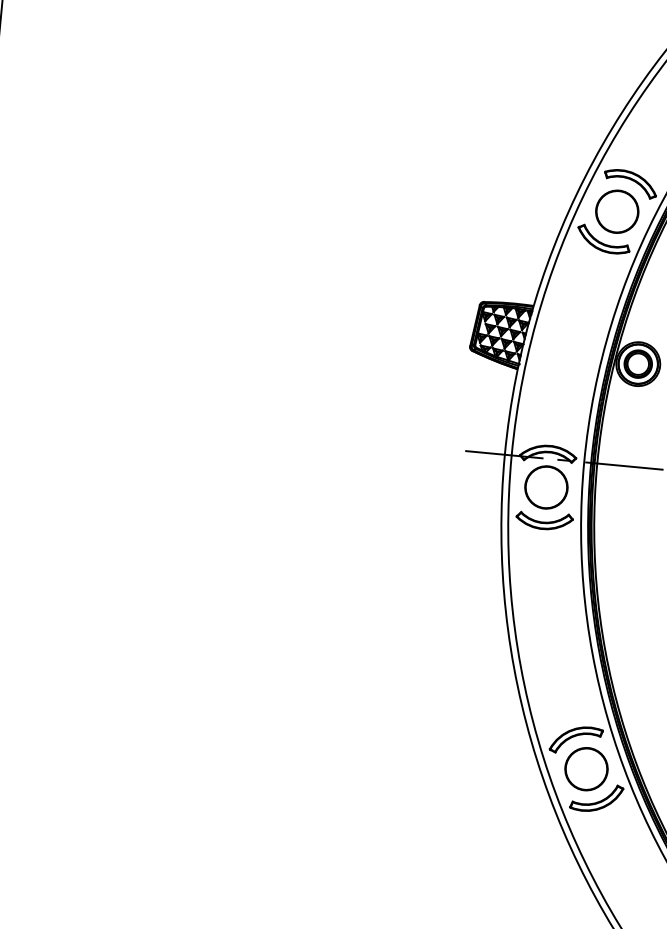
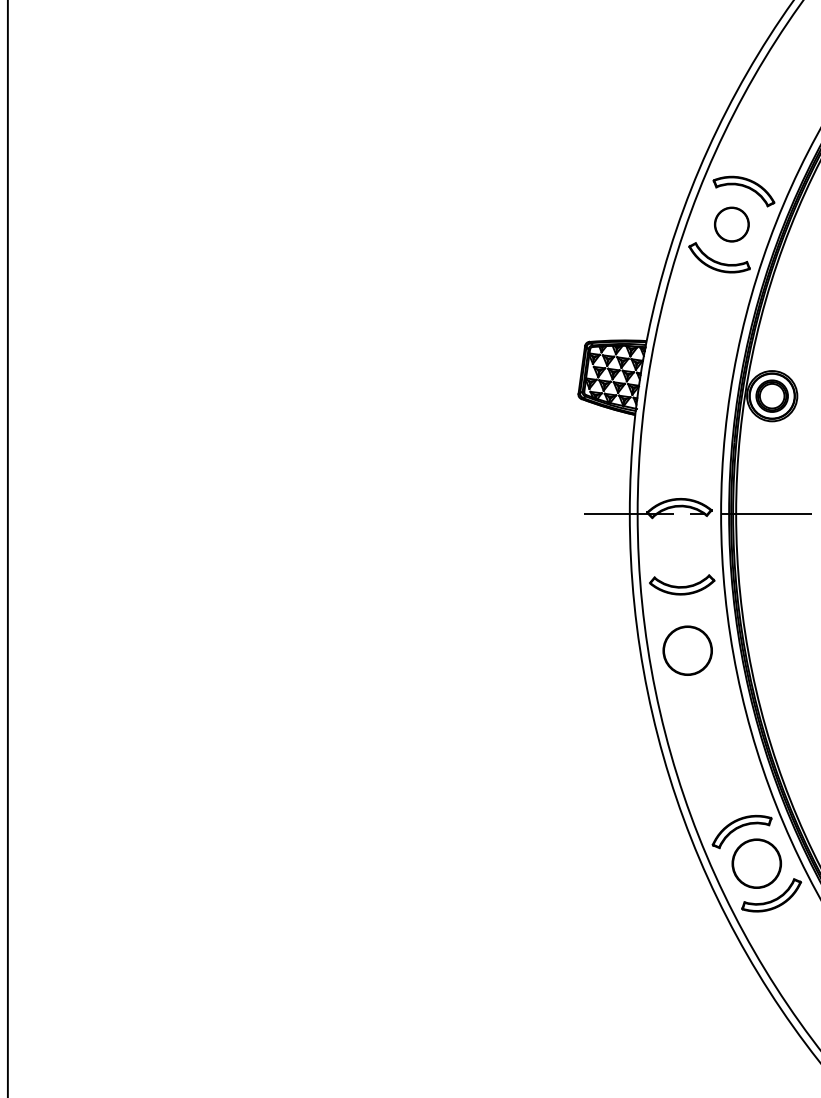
part: (617, 211) -> (731, 224), size x0.7
circle: (546, 487) -> (687, 650), moved

